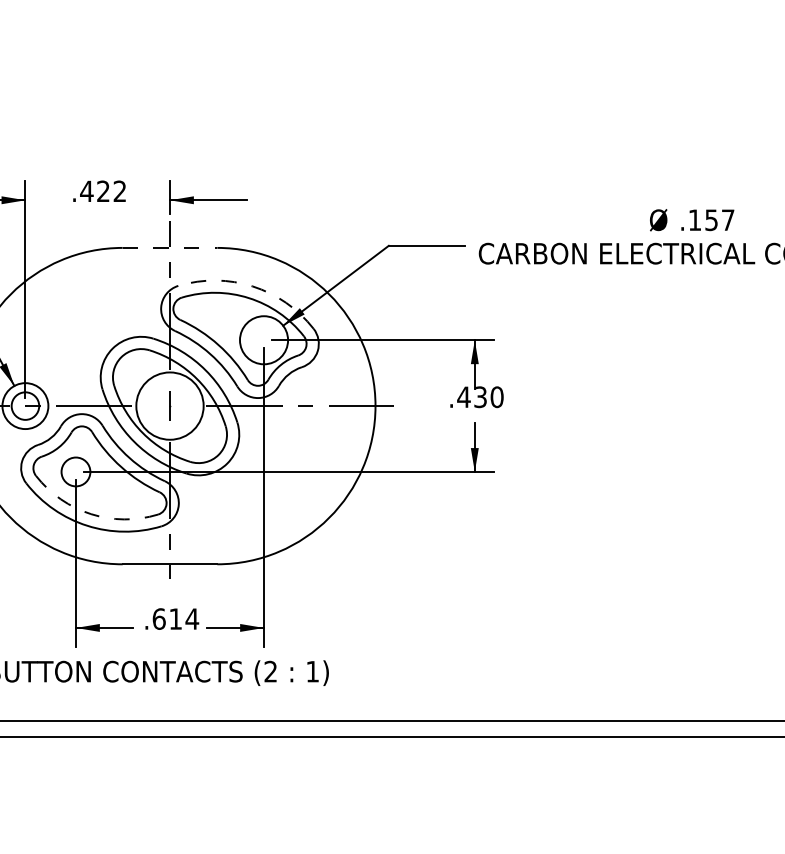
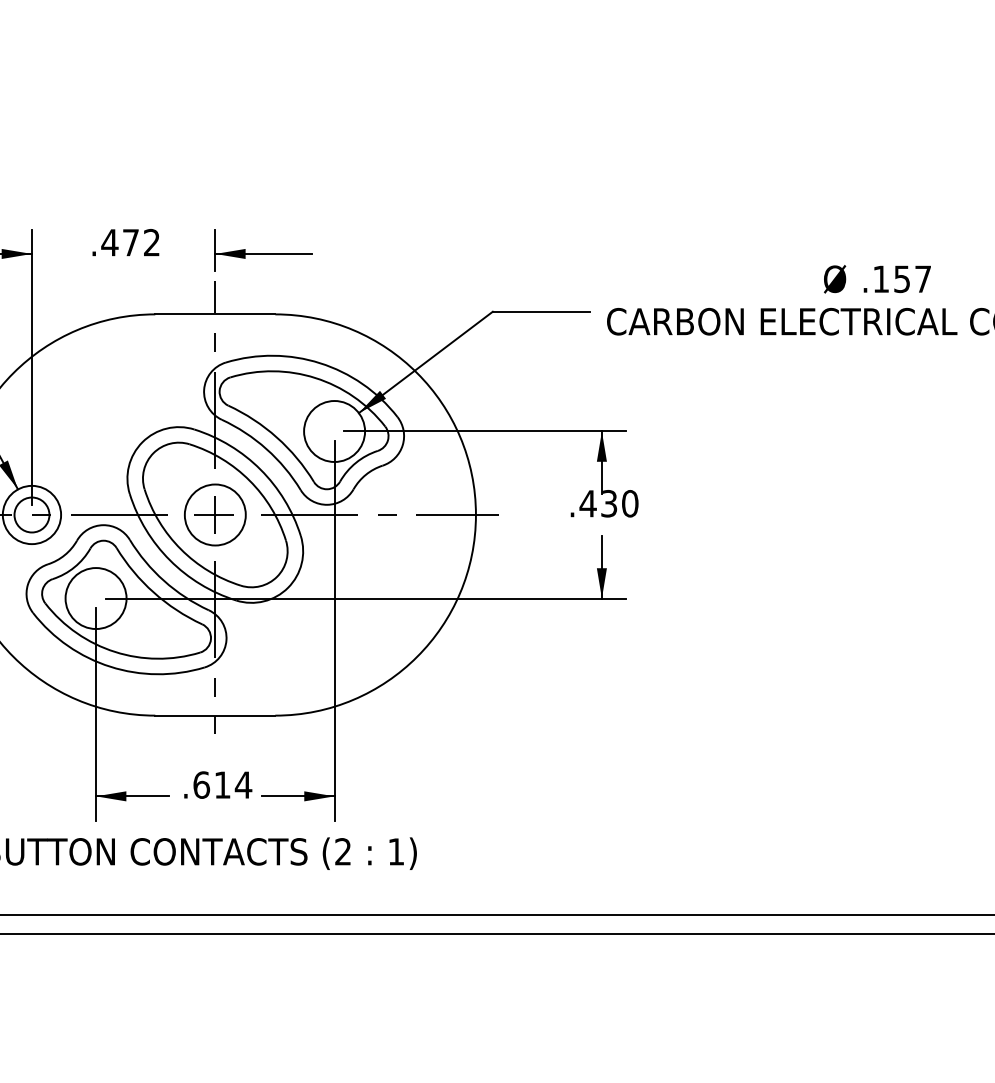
text: (103, 191) -> (130, 242), .422 -> .472
line: (170, 248) -> (215, 314), dashed -> solid
arc: (252, 286) -> (320, 363), dashed -> solid
circle: (169, 405) -> (214, 514), size x0.71
line: (169, 406) -> (214, 515), added
circle: (75, 471) -> (95, 598), size x1.67
arc: (91, 514) -> (115, 652), dashed -> solid

